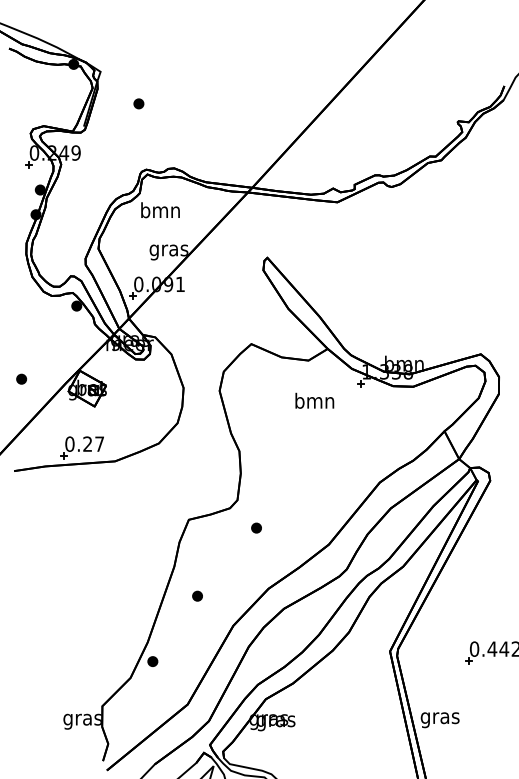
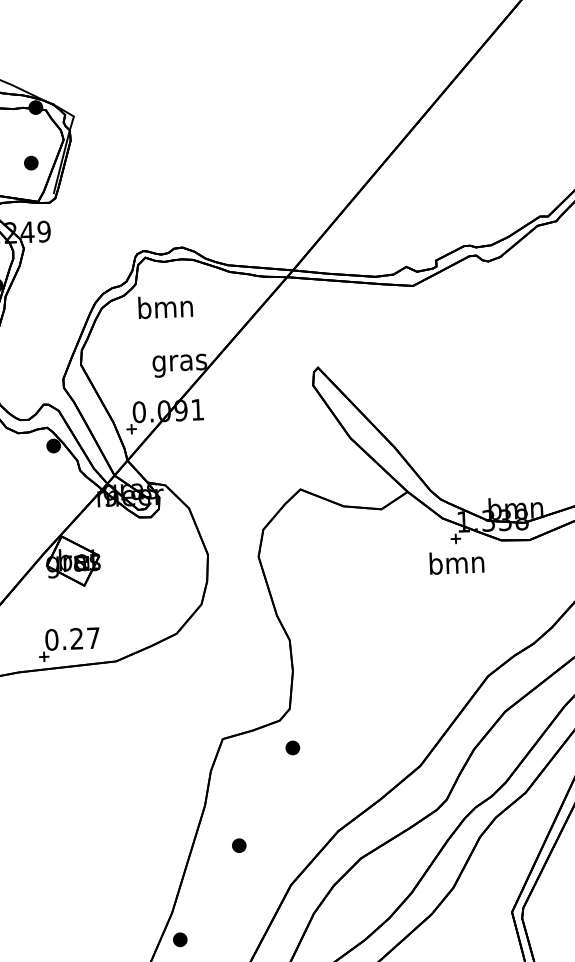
part: (138, 103) -> (30, 162), moved
text: (314, 400) -> (456, 562), moved
part: (256, 527) -> (292, 747), moved

